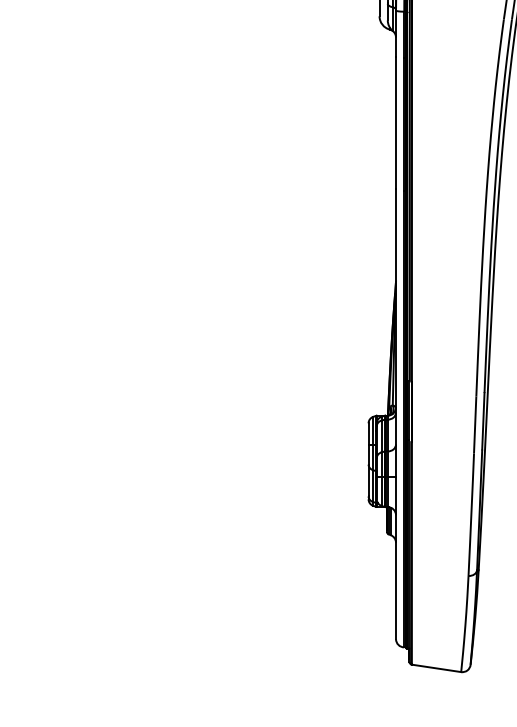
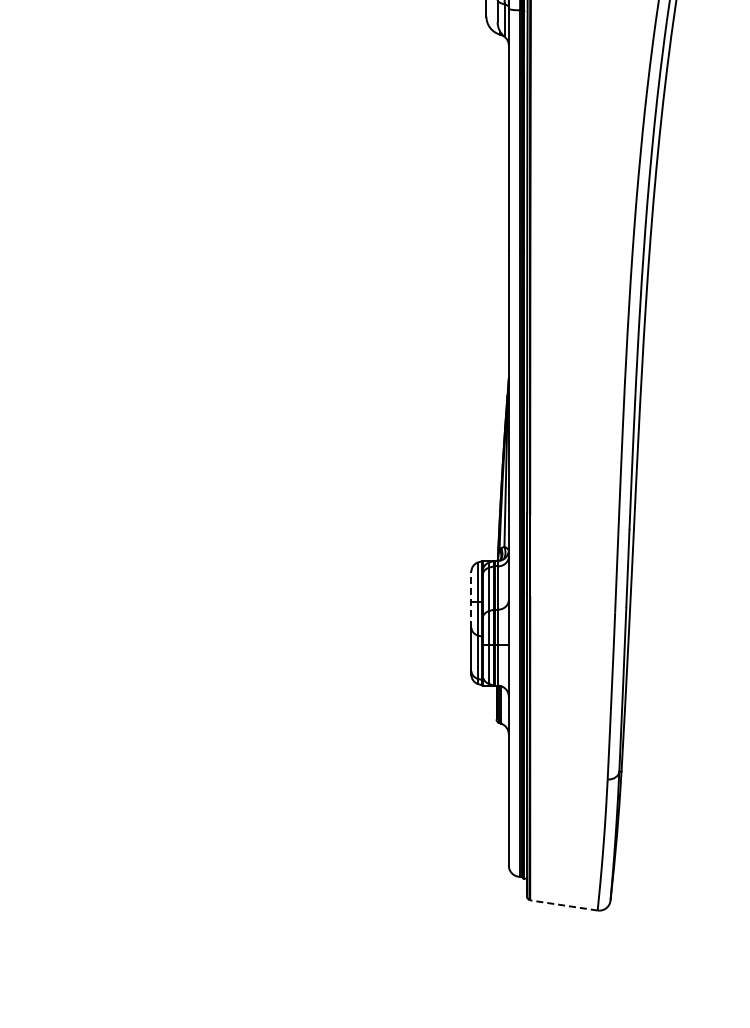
line: (368, 443) -> (471, 599), solid -> dashed
line: (436, 668) -> (563, 905), solid -> dashed

